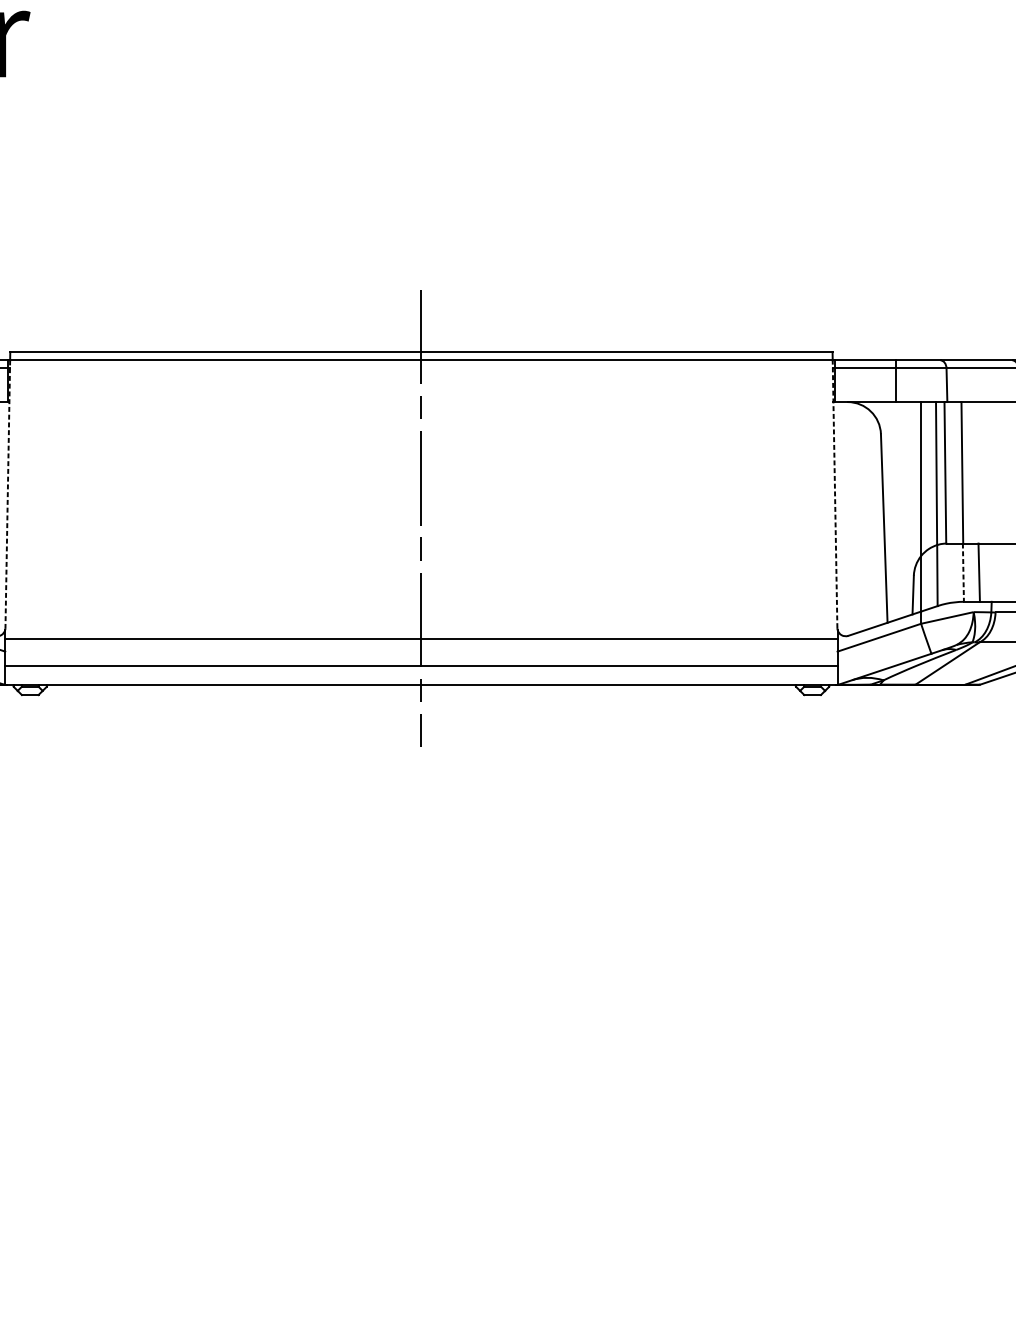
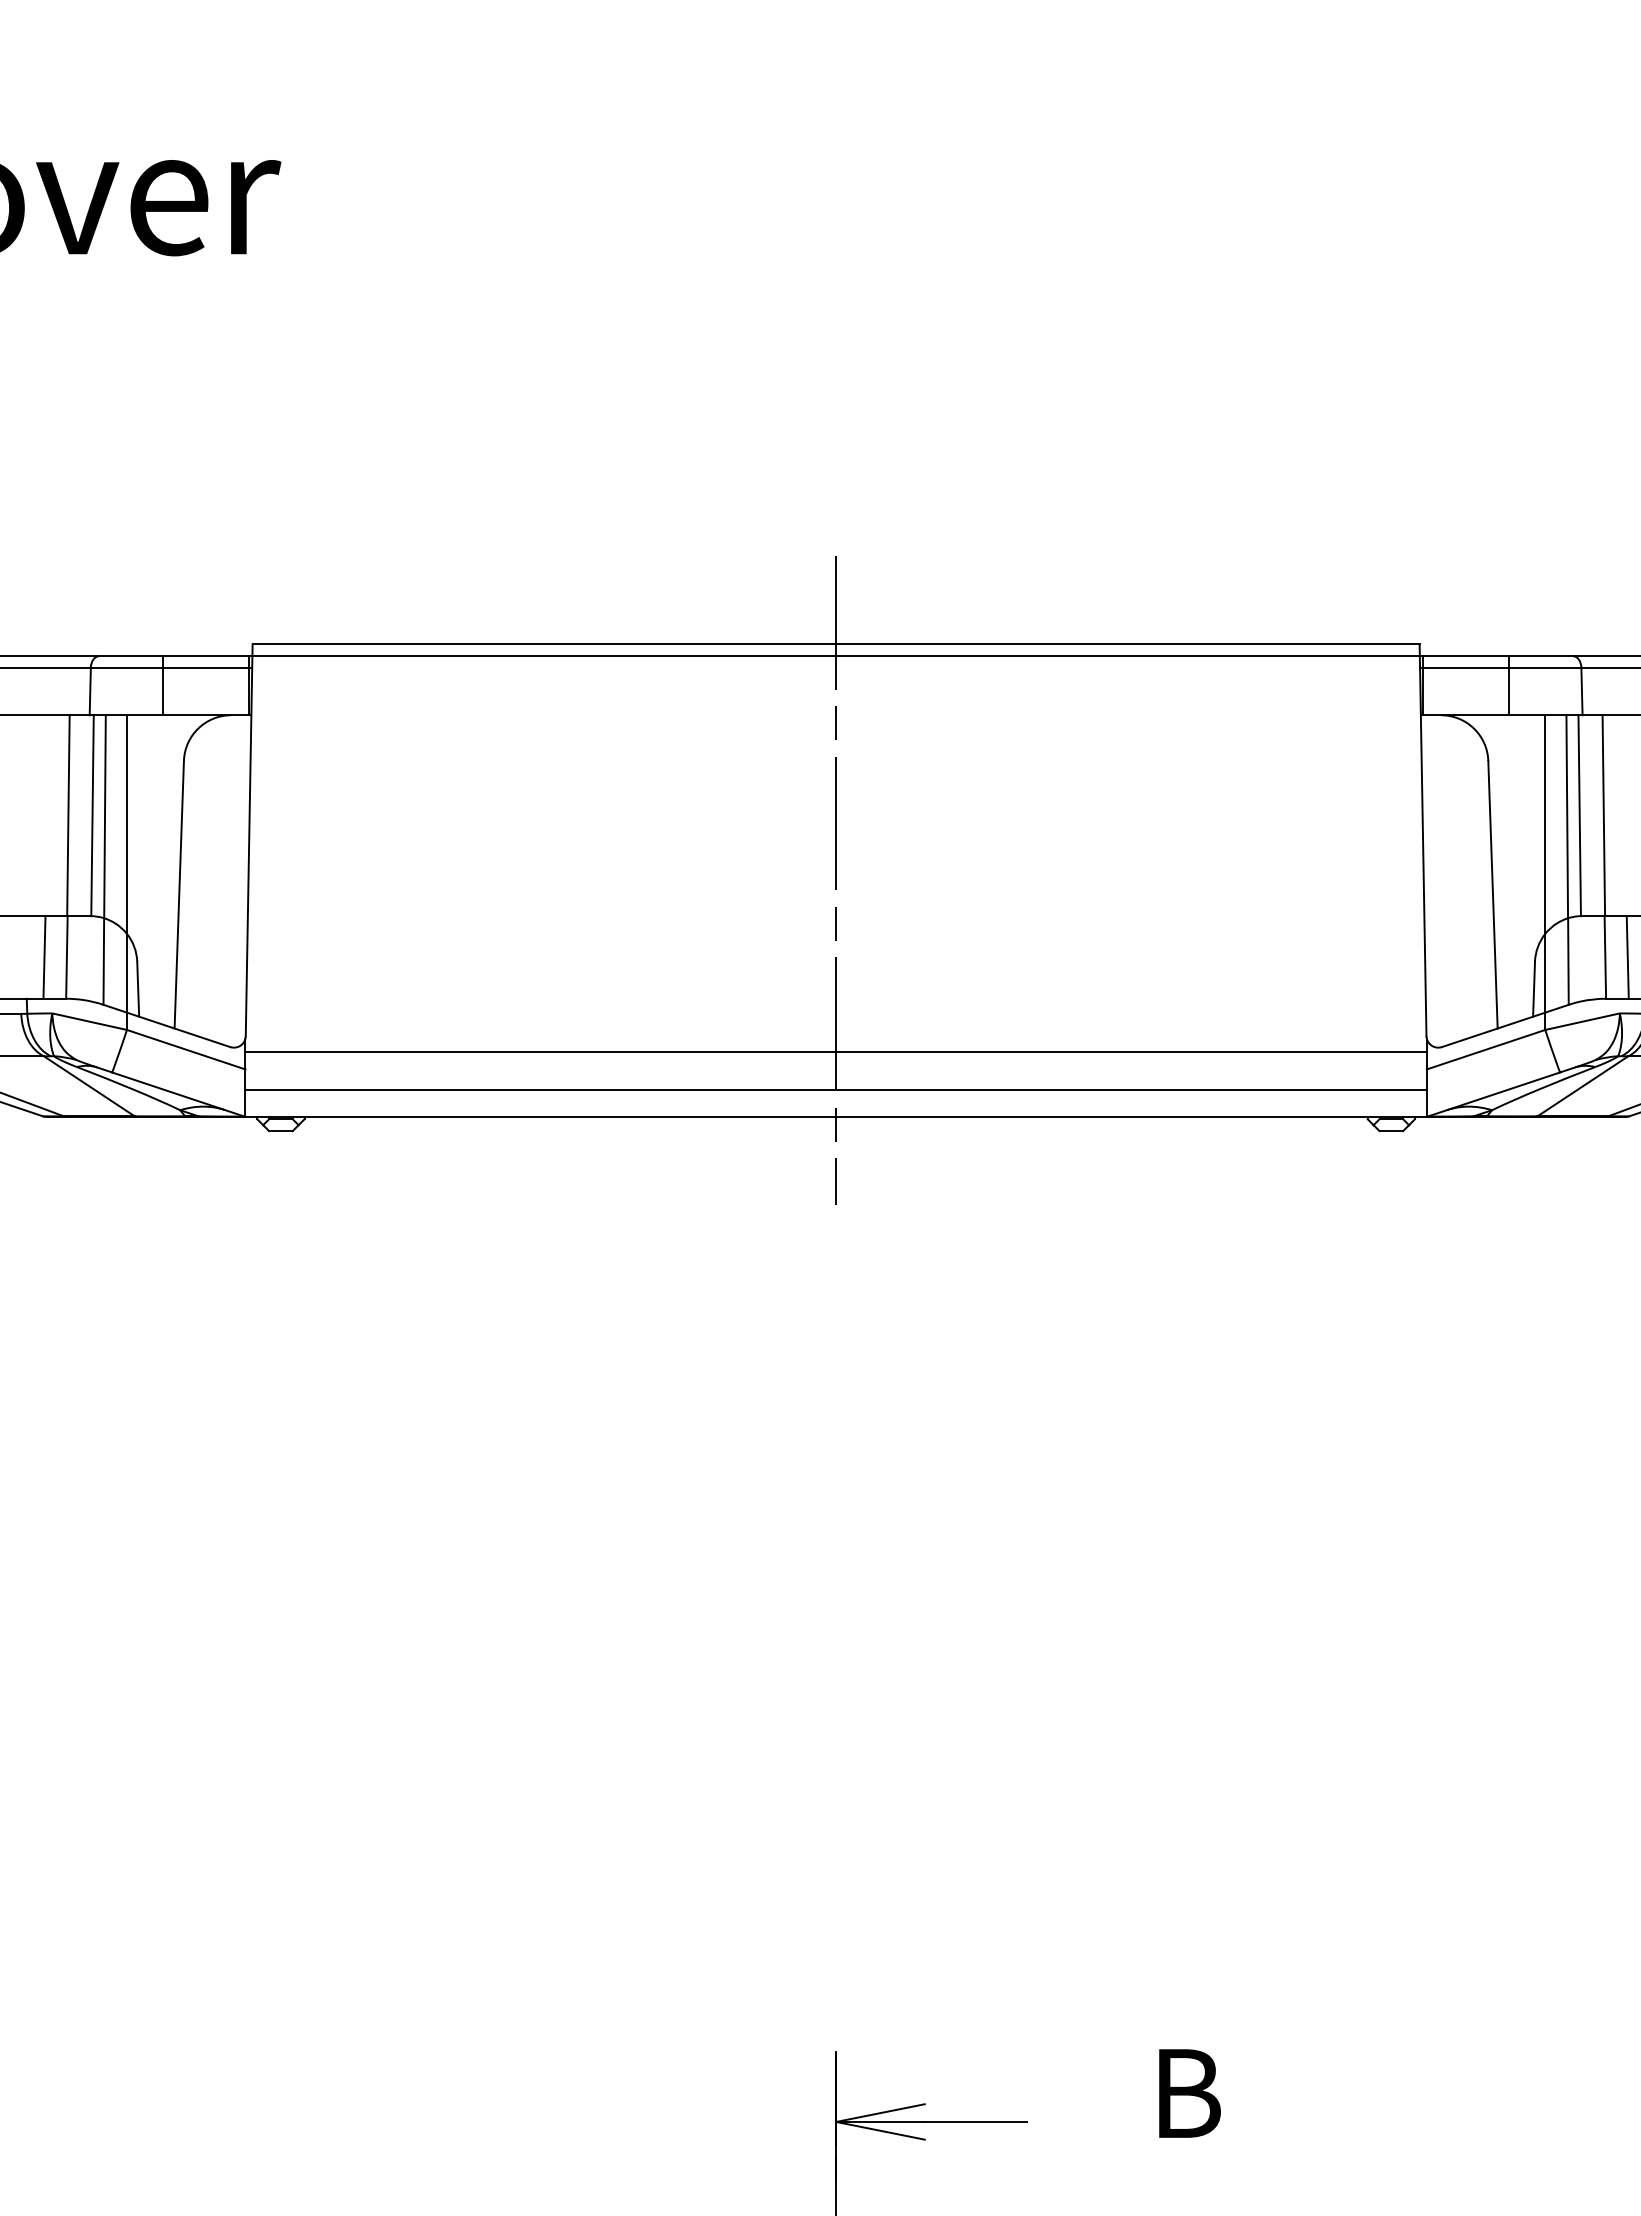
line: (8, 494) -> (249, 846), dashed -> solid
line: (835, 494) -> (1423, 846), dashed -> solid
line: (963, 572) -> (1605, 957), dashed -> solid

